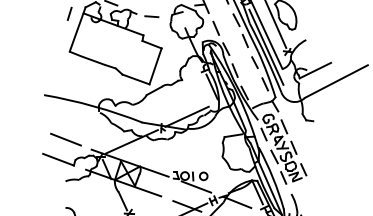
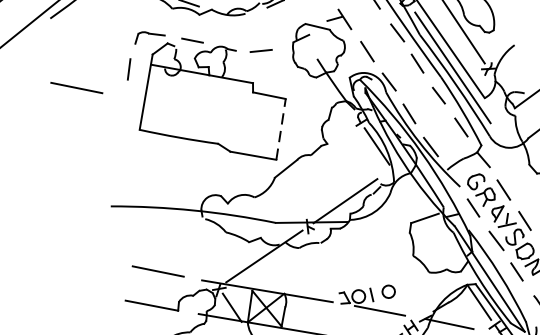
line: (35, 19) -> (75, 87), added
line: (155, 66) -> (280, 129), solid -> dashed

